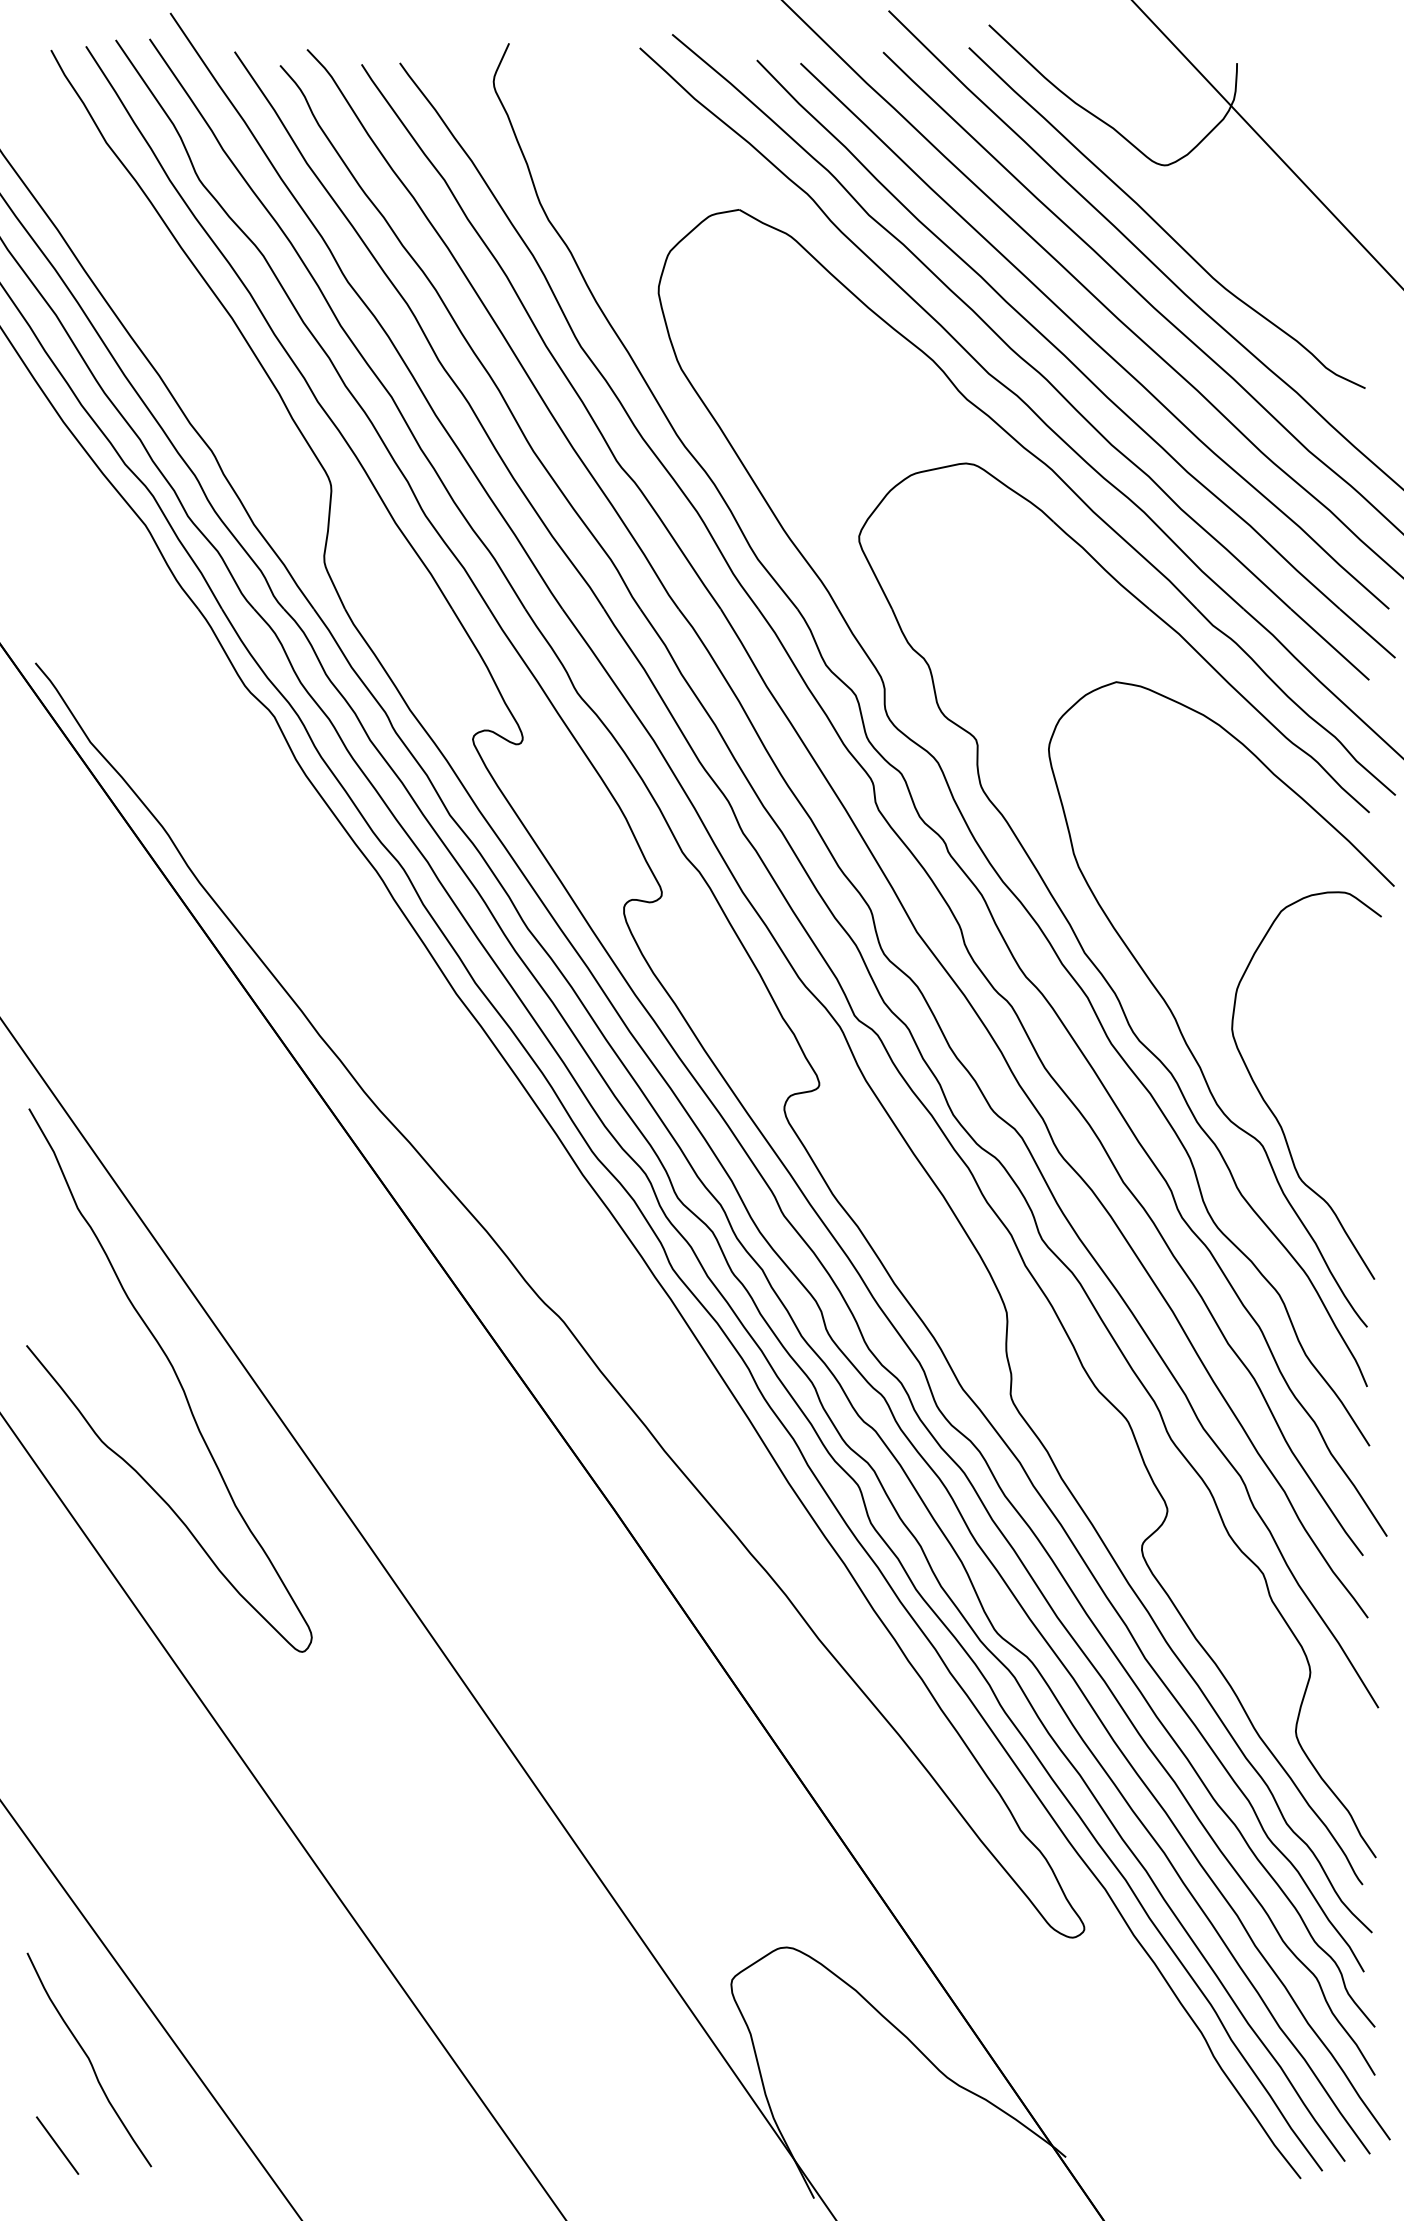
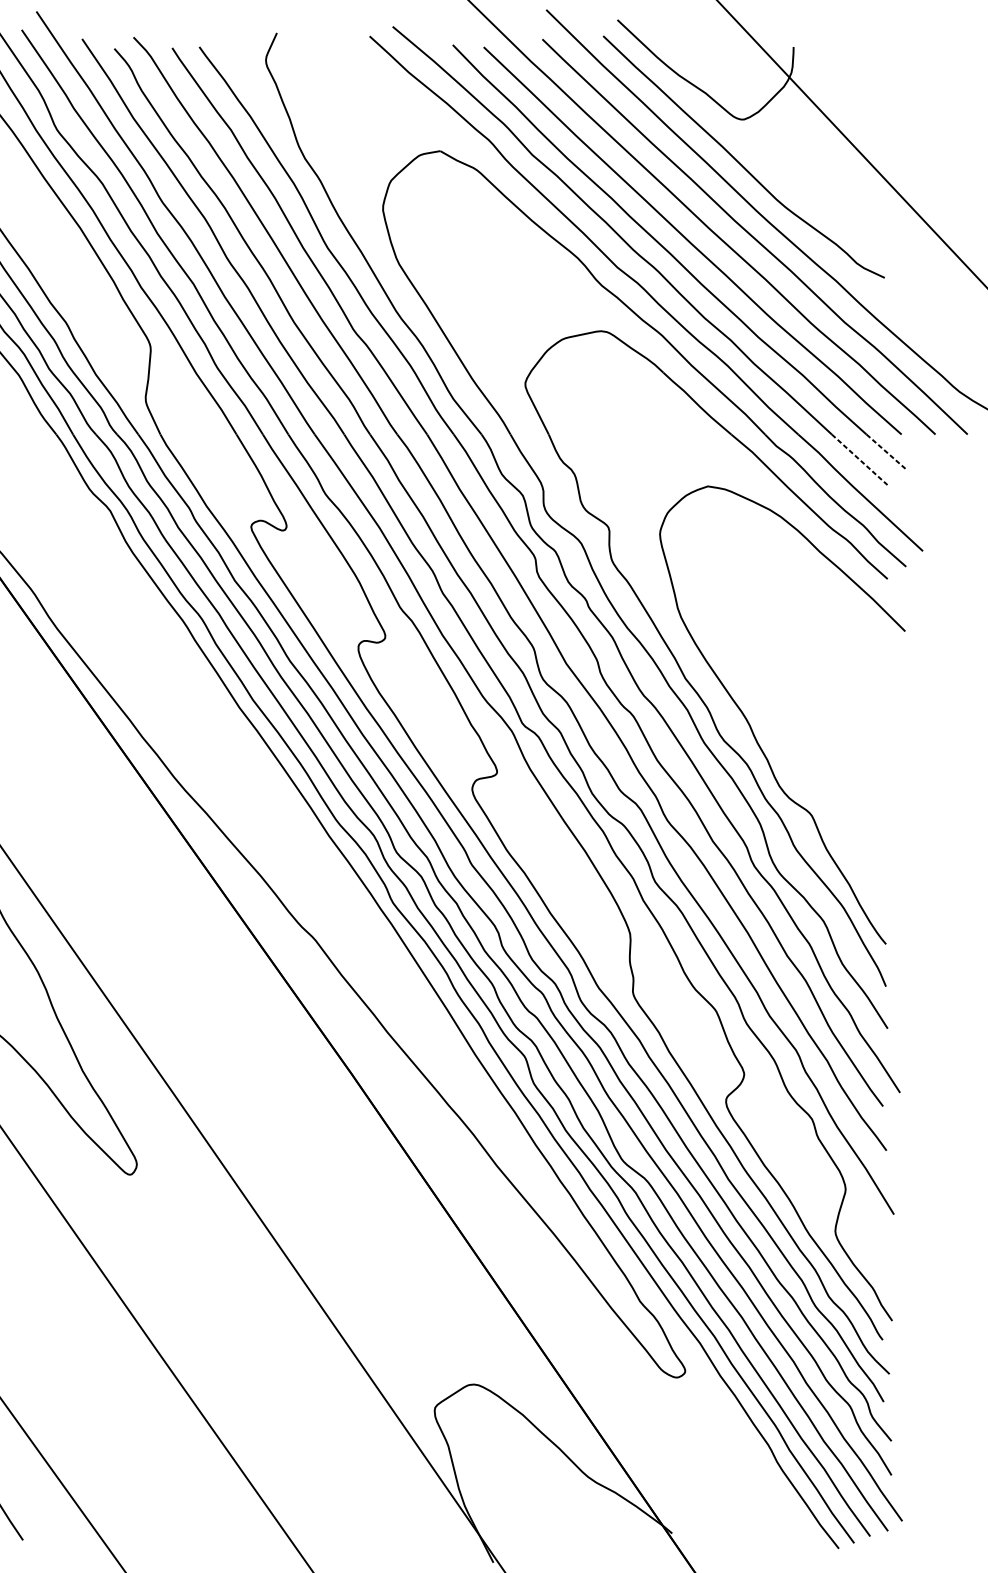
line: (1368, 633) -> (886, 451), solid -> dashed
line: (1330, 644) -> (859, 459), solid -> dashed
curve: (1271, 1109) -> (818, 789), removed

